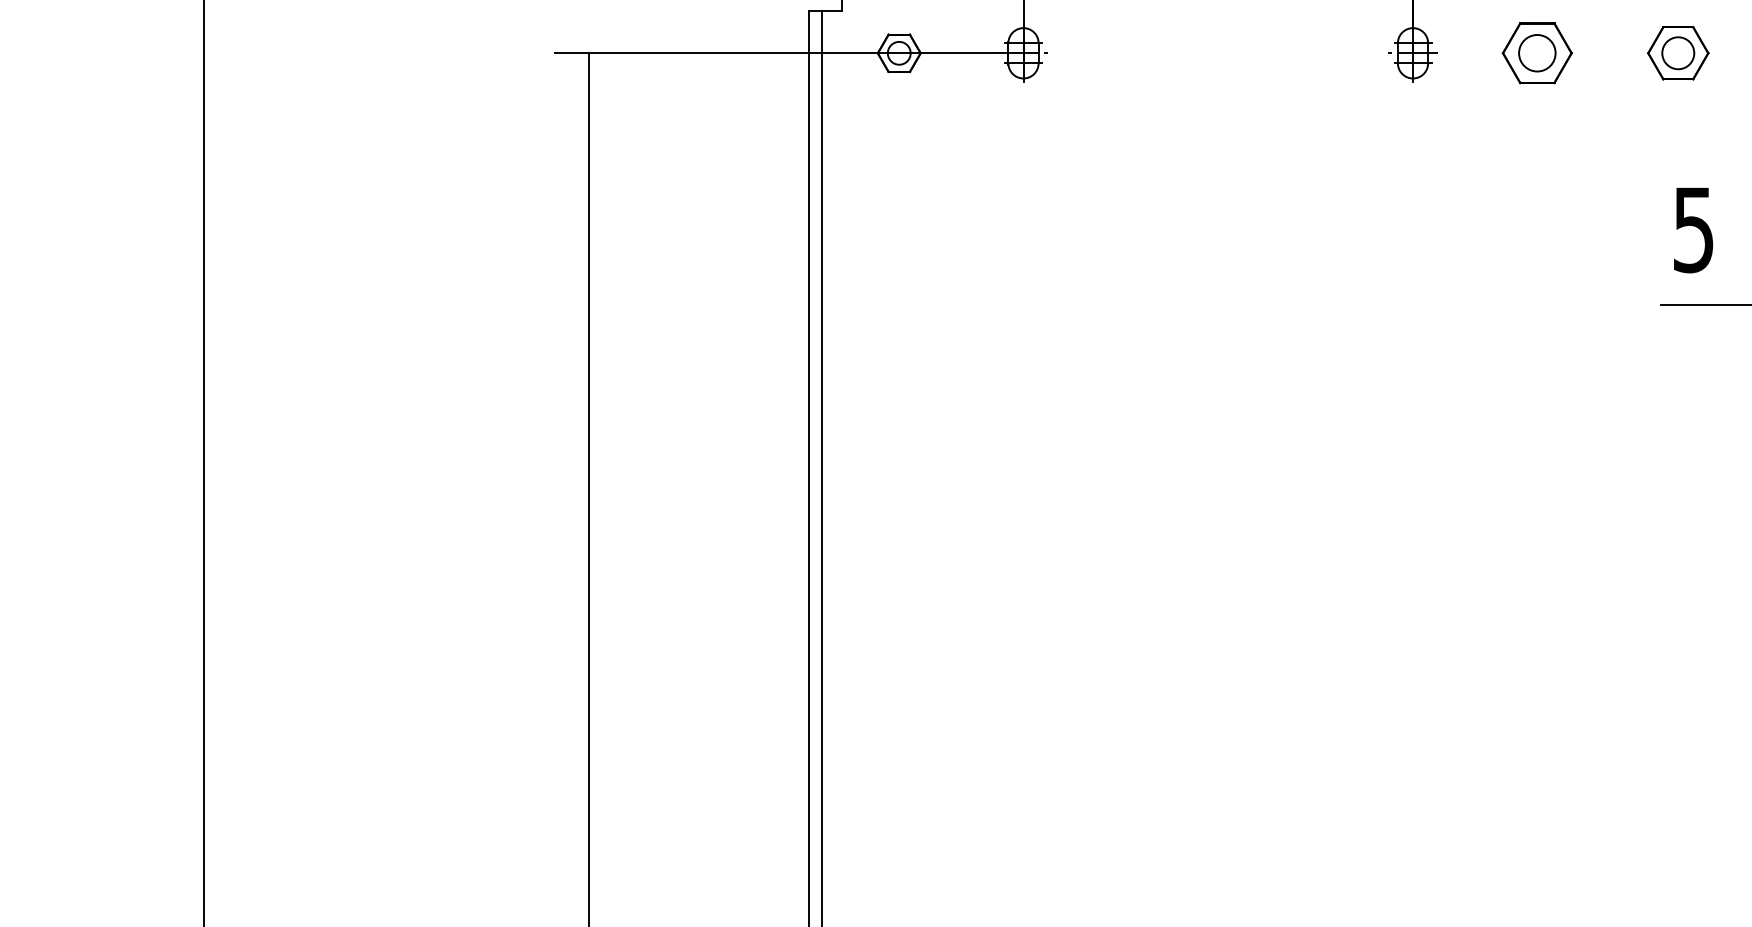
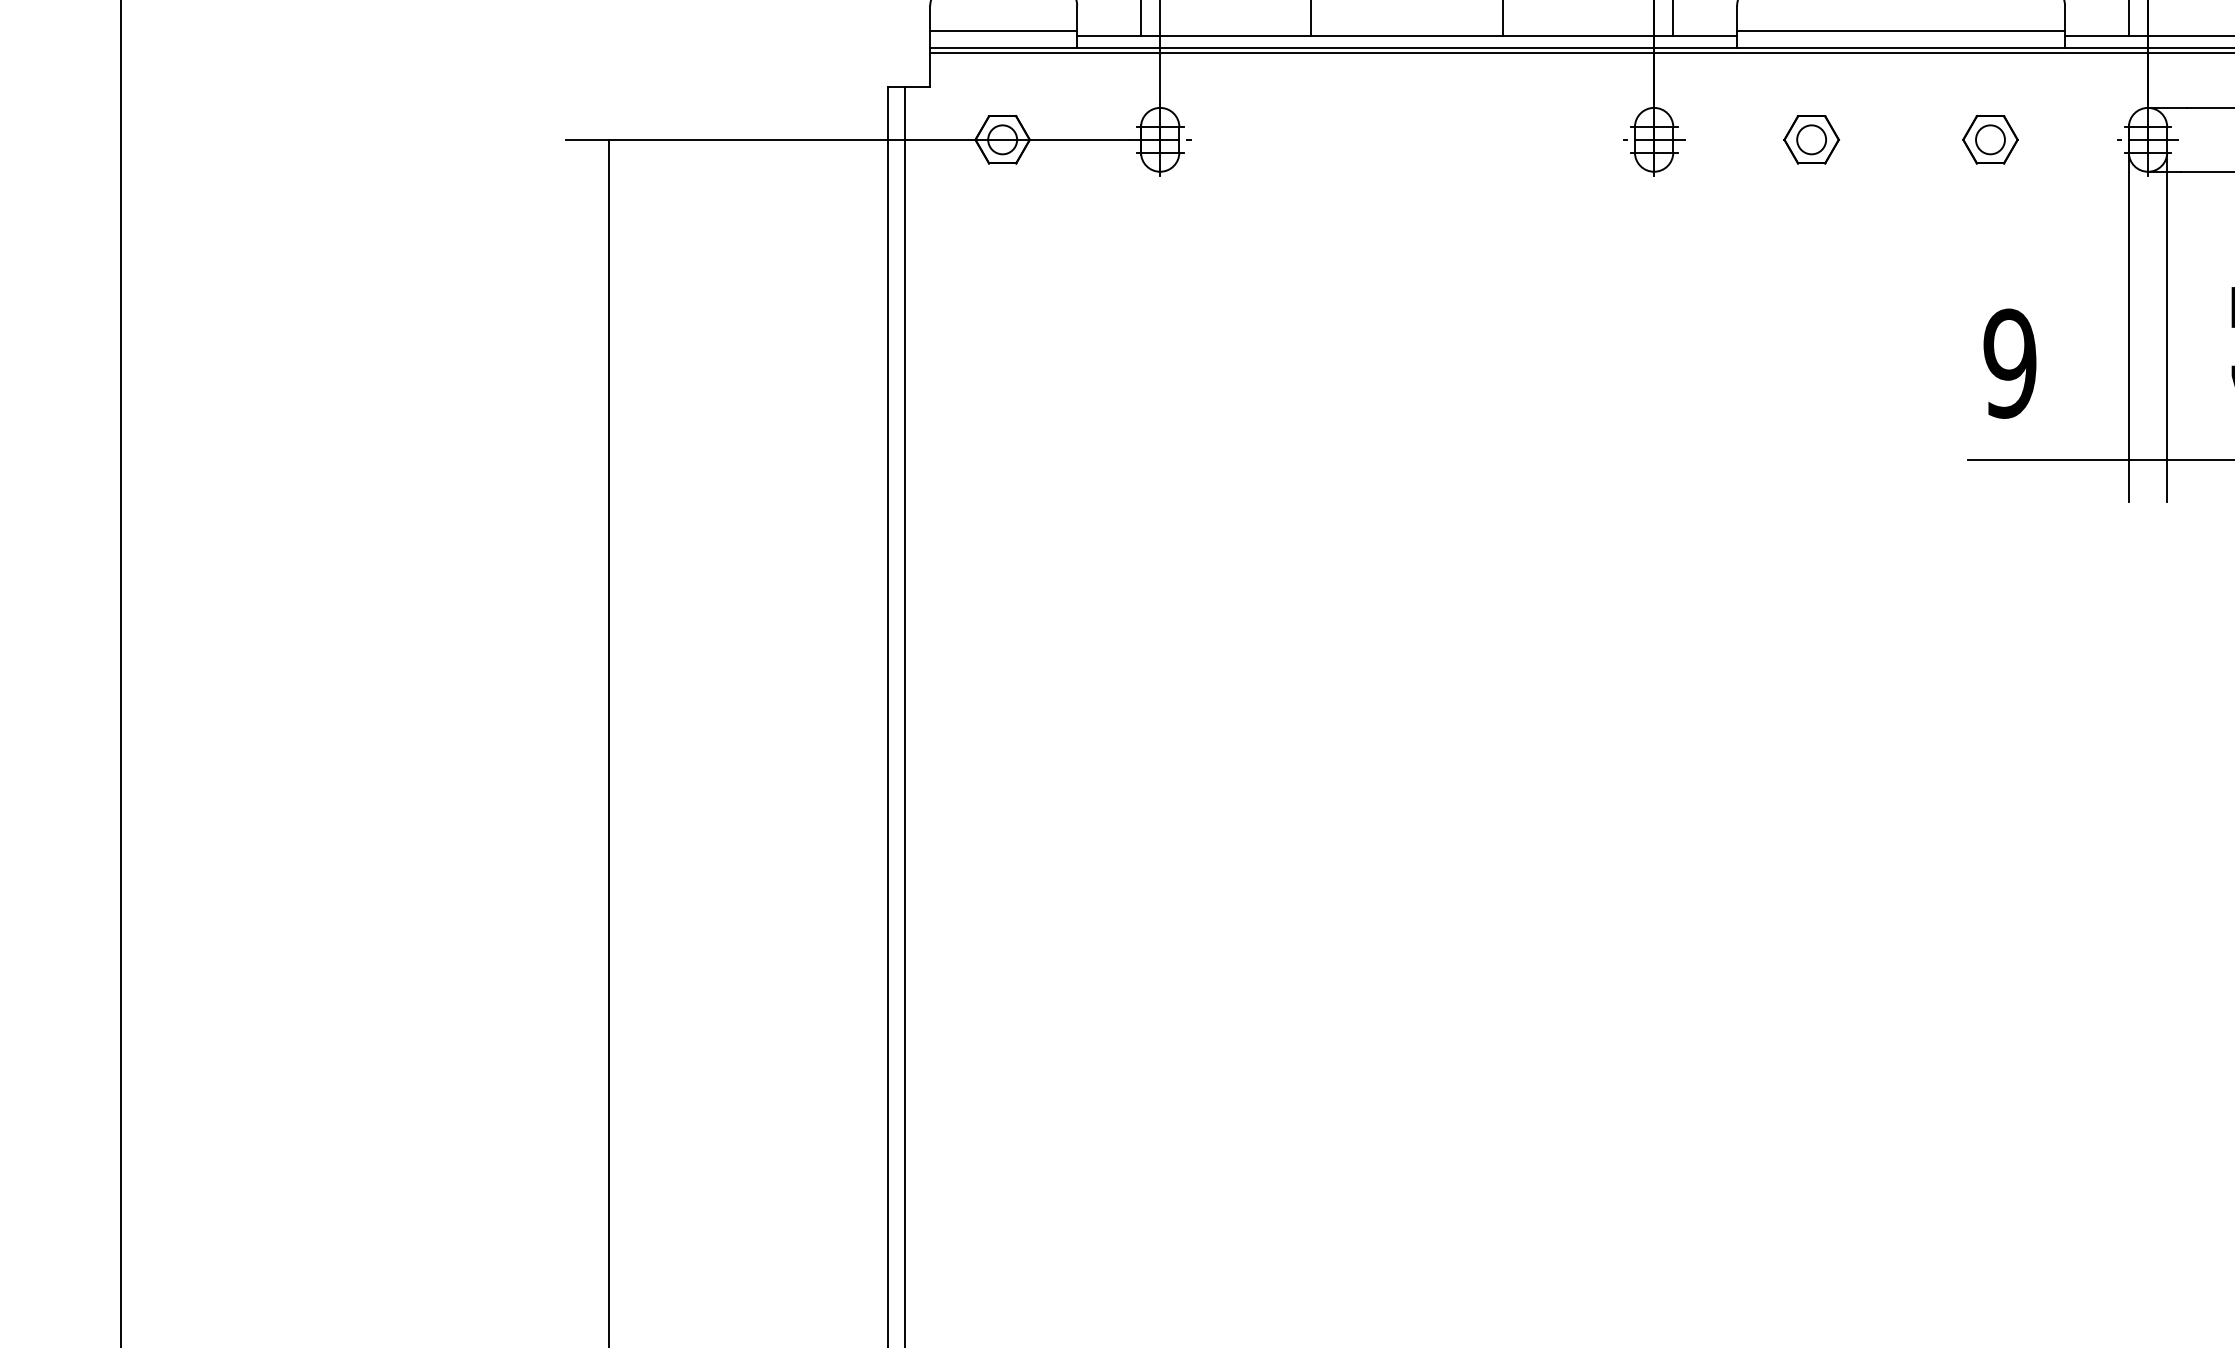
part: (1537, 53) -> (1811, 139), size x0.62
part: (1678, 53) -> (1990, 139), size x0.71
text: (1693, 229) -> (2009, 363), 5 -> 9

